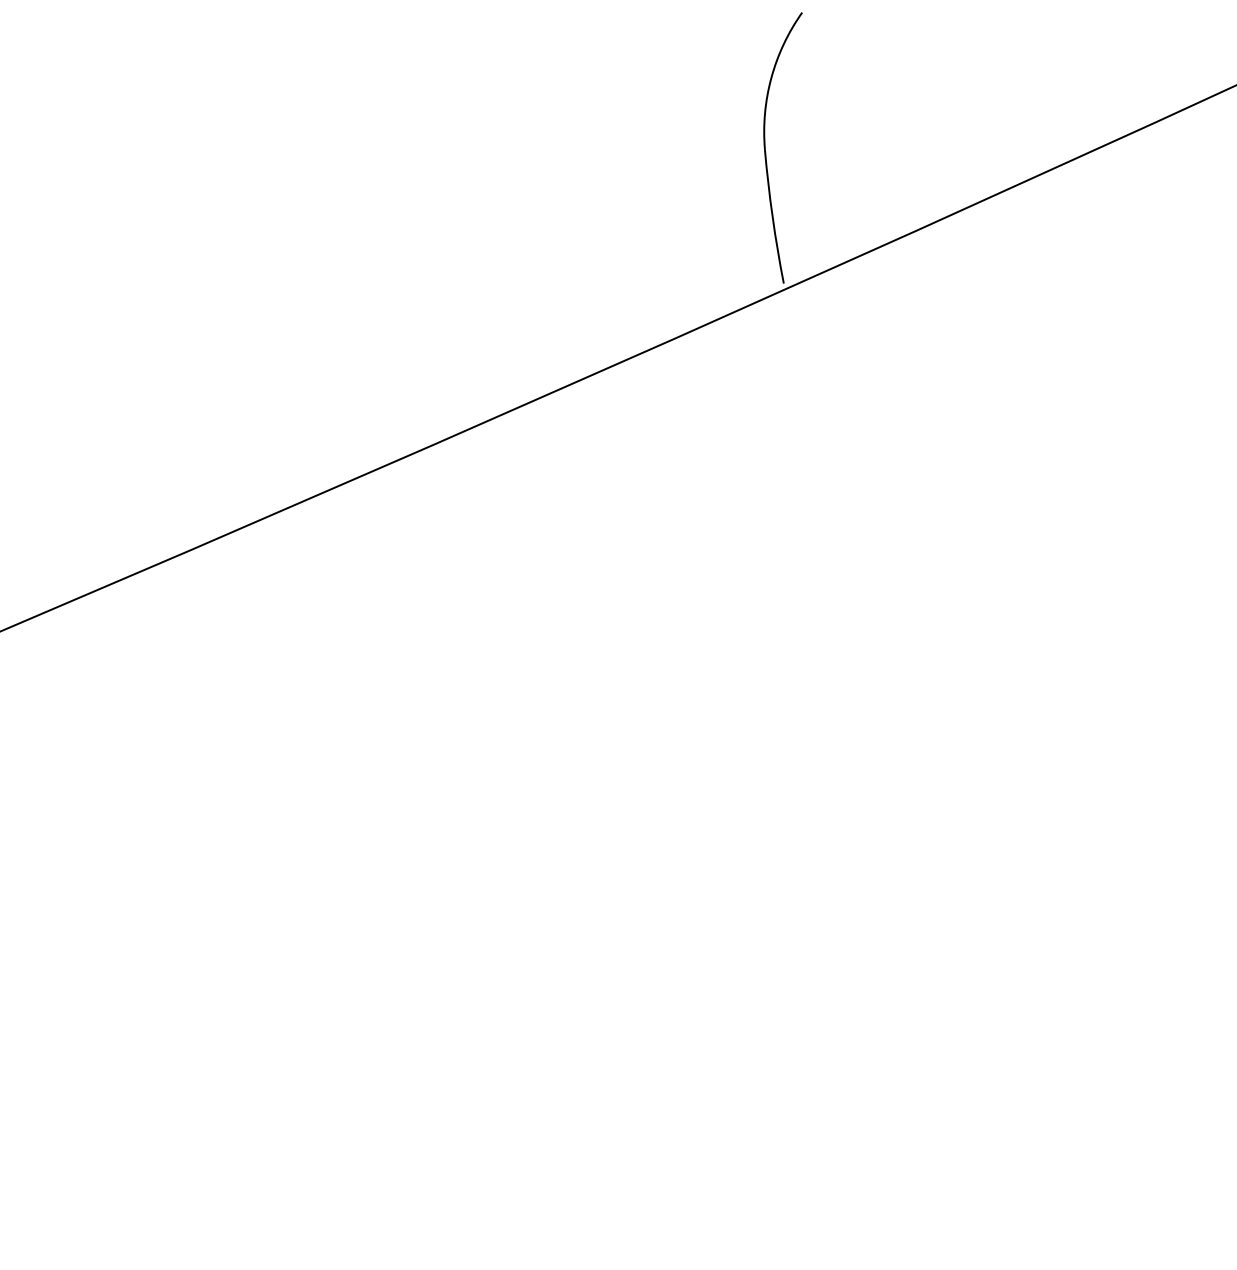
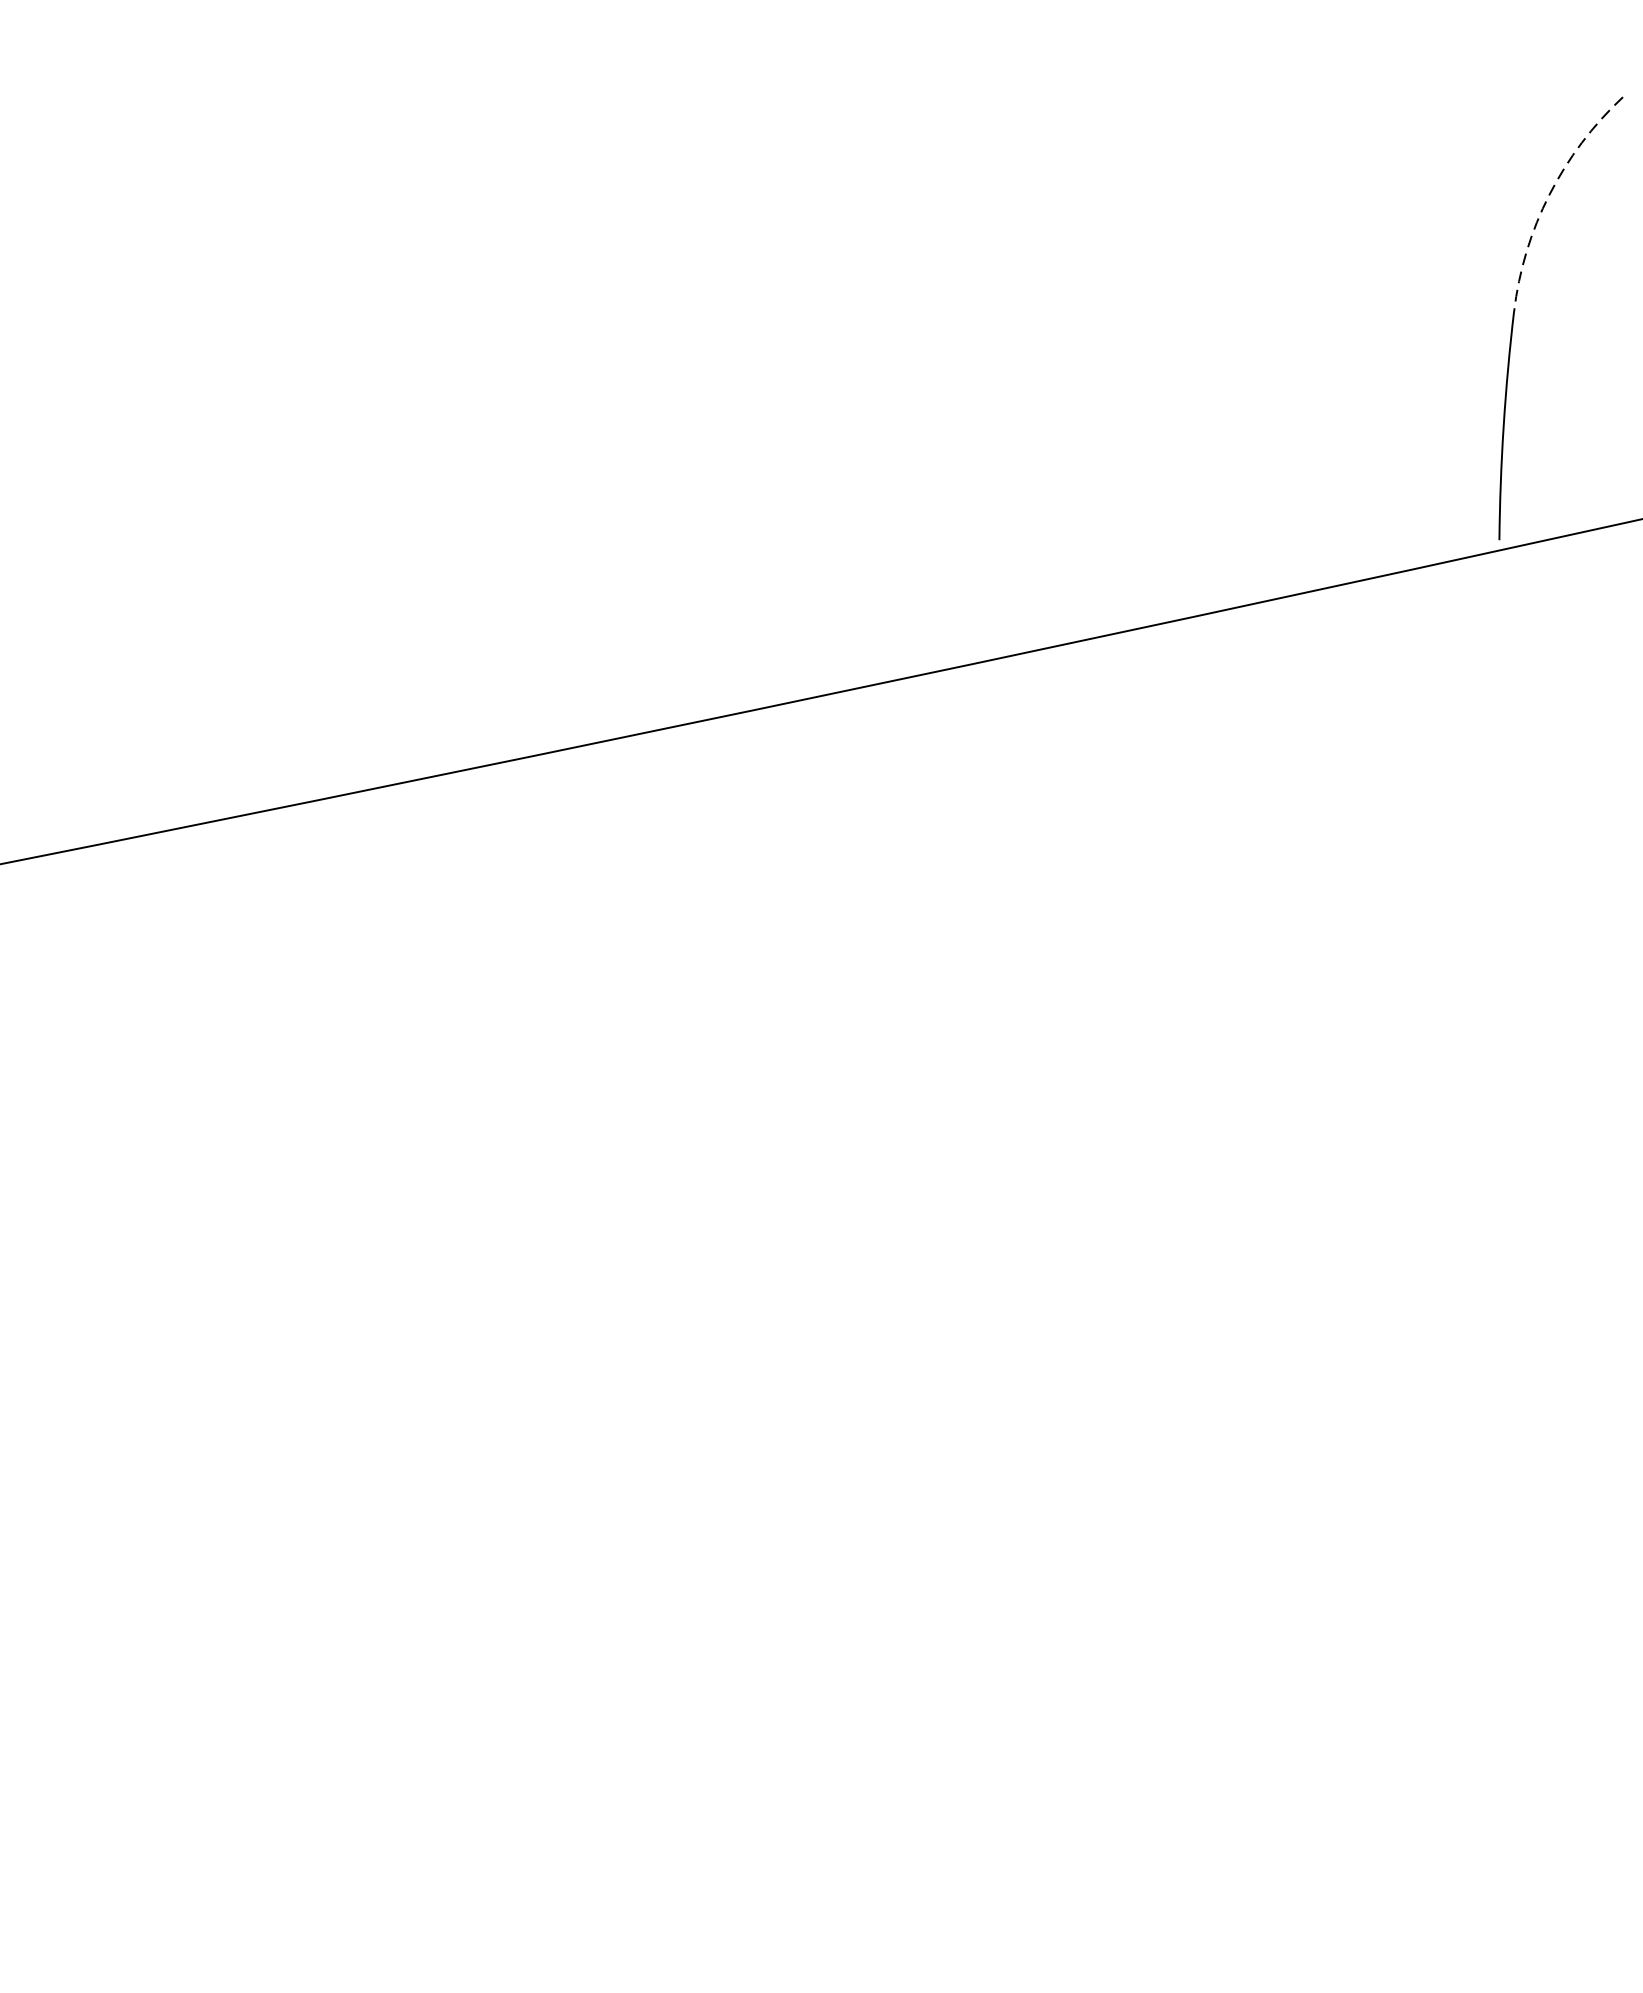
arc: (771, 77) -> (1549, 194), solid -> dashed

